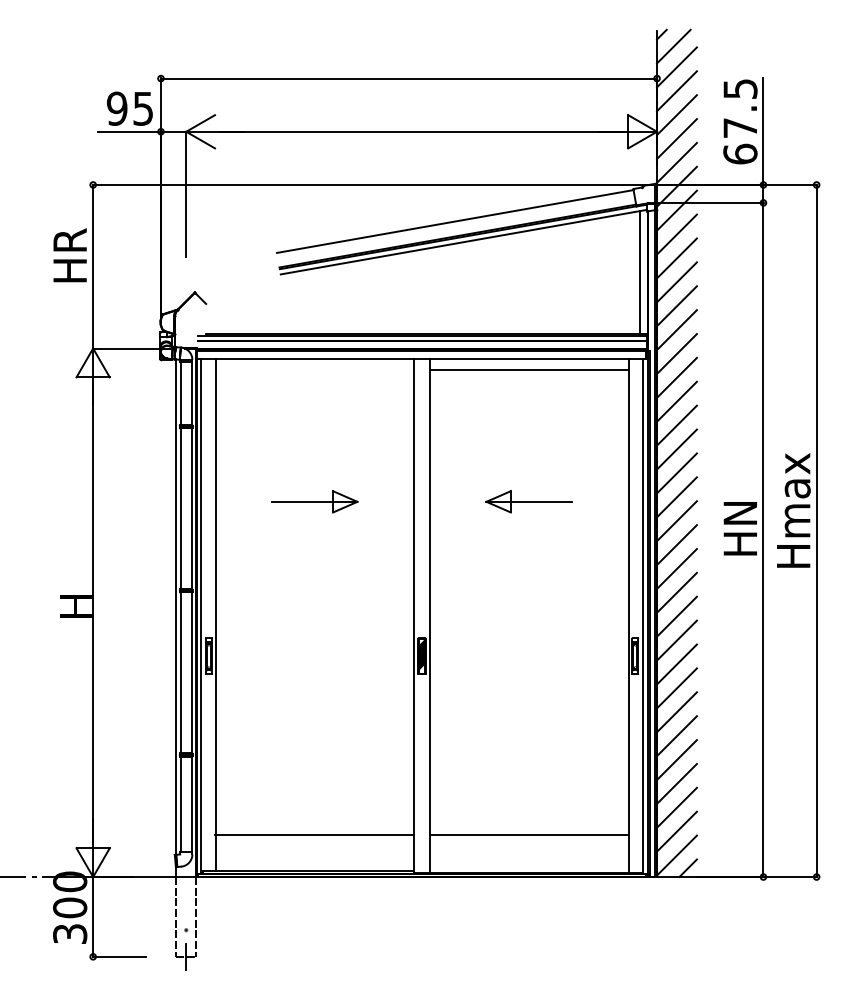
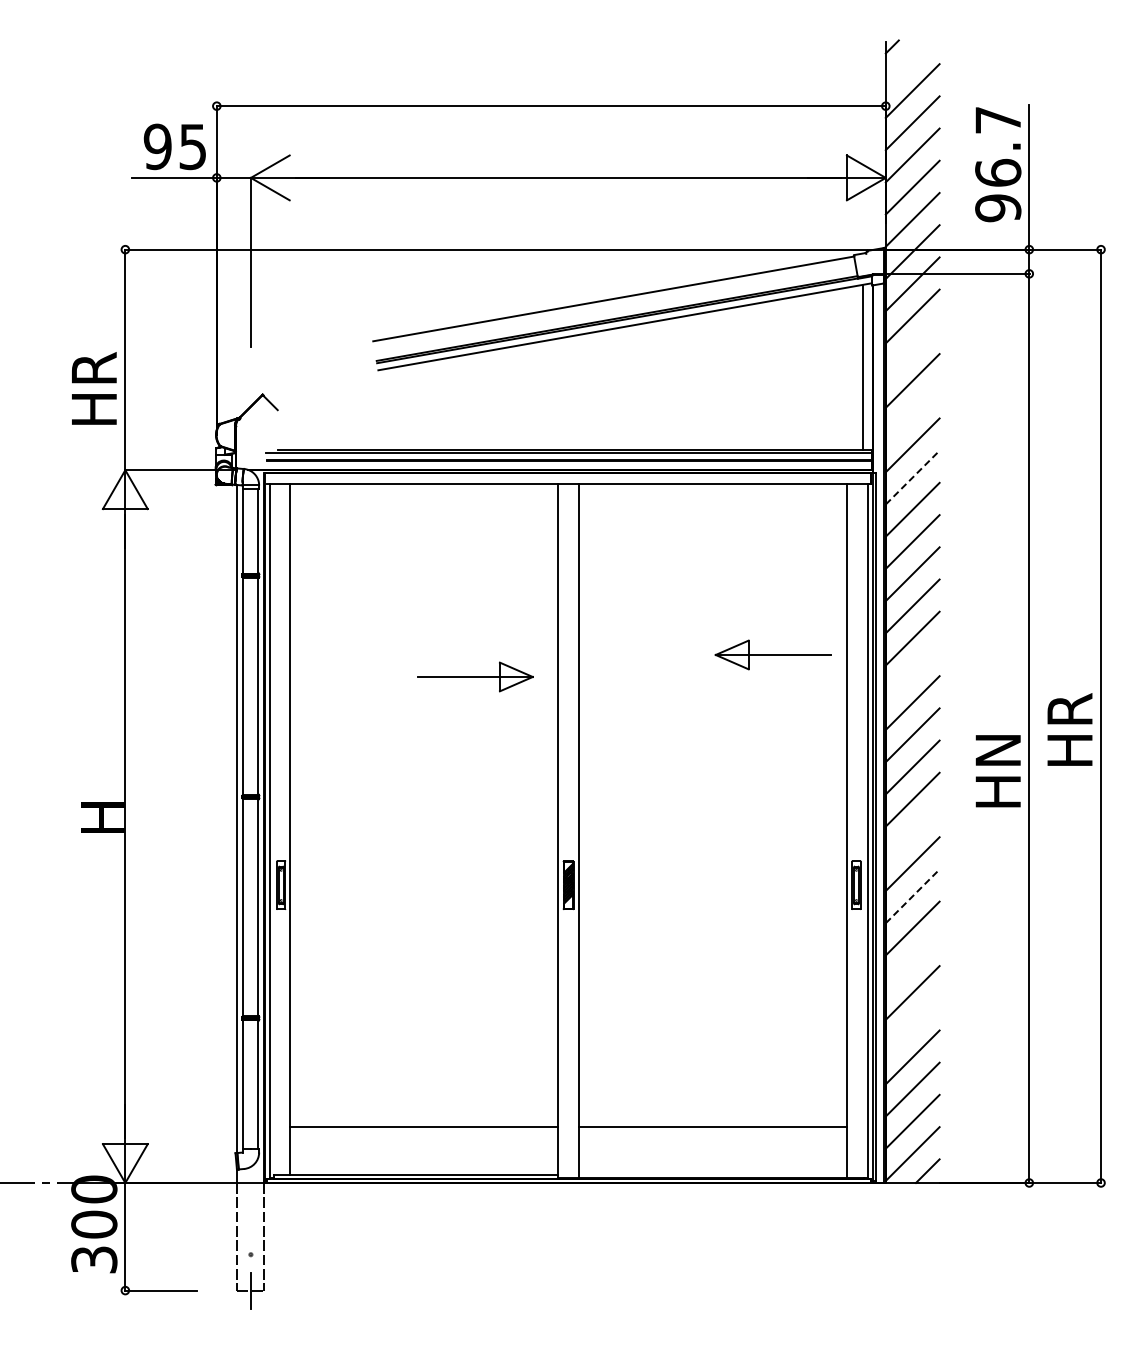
line: (673, 46) -> (908, 62), removed
text: (740, 121) -> (998, 164), 67.5 -> 96.7
text: (70, 255) -> (94, 388), moved
line: (676, 258) -> (912, 348), removed
line: (676, 306) -> (912, 413), removed
line: (677, 353) -> (913, 477), solid -> dashed
line: (529, 369) -> (713, 498), removed
text: (793, 494) -> (1070, 667), Hmax -> HR
line: (676, 497) -> (912, 670), removed
part: (314, 501) -> (475, 676), moved
part: (528, 501) -> (772, 654), moved
text: (739, 528) -> (997, 771), moved
line: (676, 616) -> (912, 831), removed
line: (677, 663) -> (913, 895), solid -> dashed
line: (676, 712) -> (912, 960), removed
line: (676, 760) -> (912, 1025), removed

